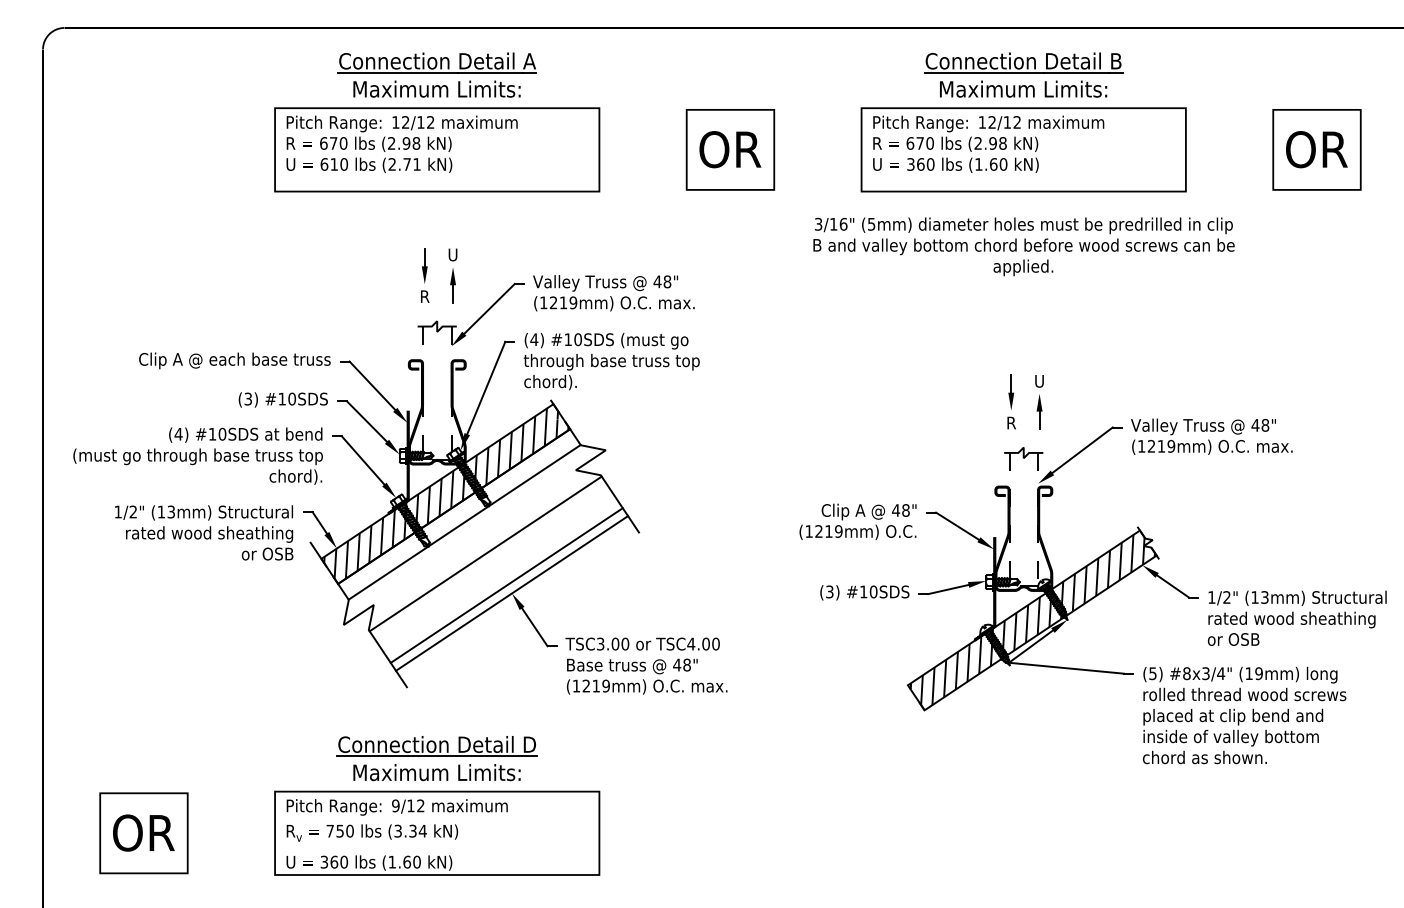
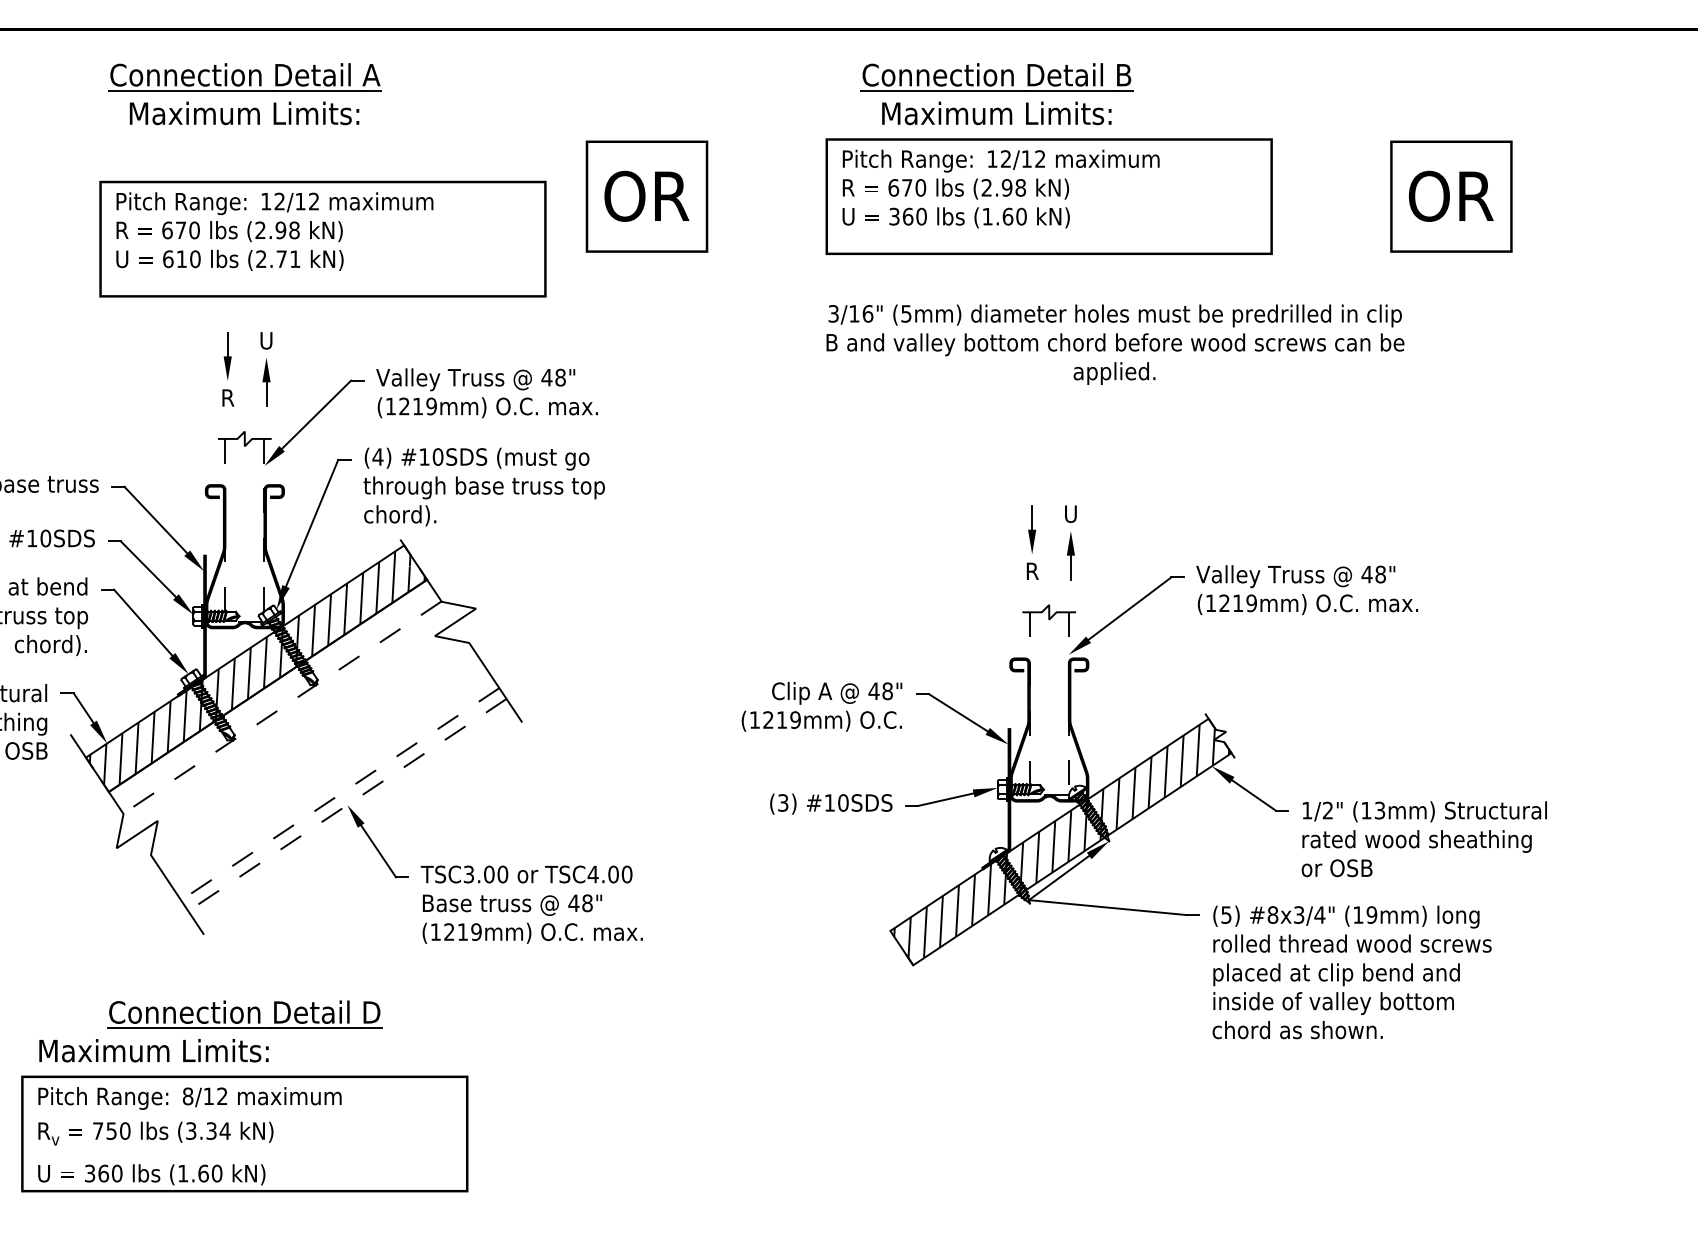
part: (1023, 74) -> (996, 93), moved
text: (437, 149) -> (323, 238), moved
text: (1023, 246) -> (1114, 344), moved
line: (464, 522) -> (282, 707), solid -> dashed
line: (485, 553) -> (311, 750), removed
line: (506, 585) -> (339, 794), solid -> dashed
line: (511, 593) -> (346, 805), solid -> dashed
text: (436, 772) -> (153, 1050), moved
text: (395, 805) -> (187, 1095), Range:^I^I9/12 -> Range:^I^I8/12

